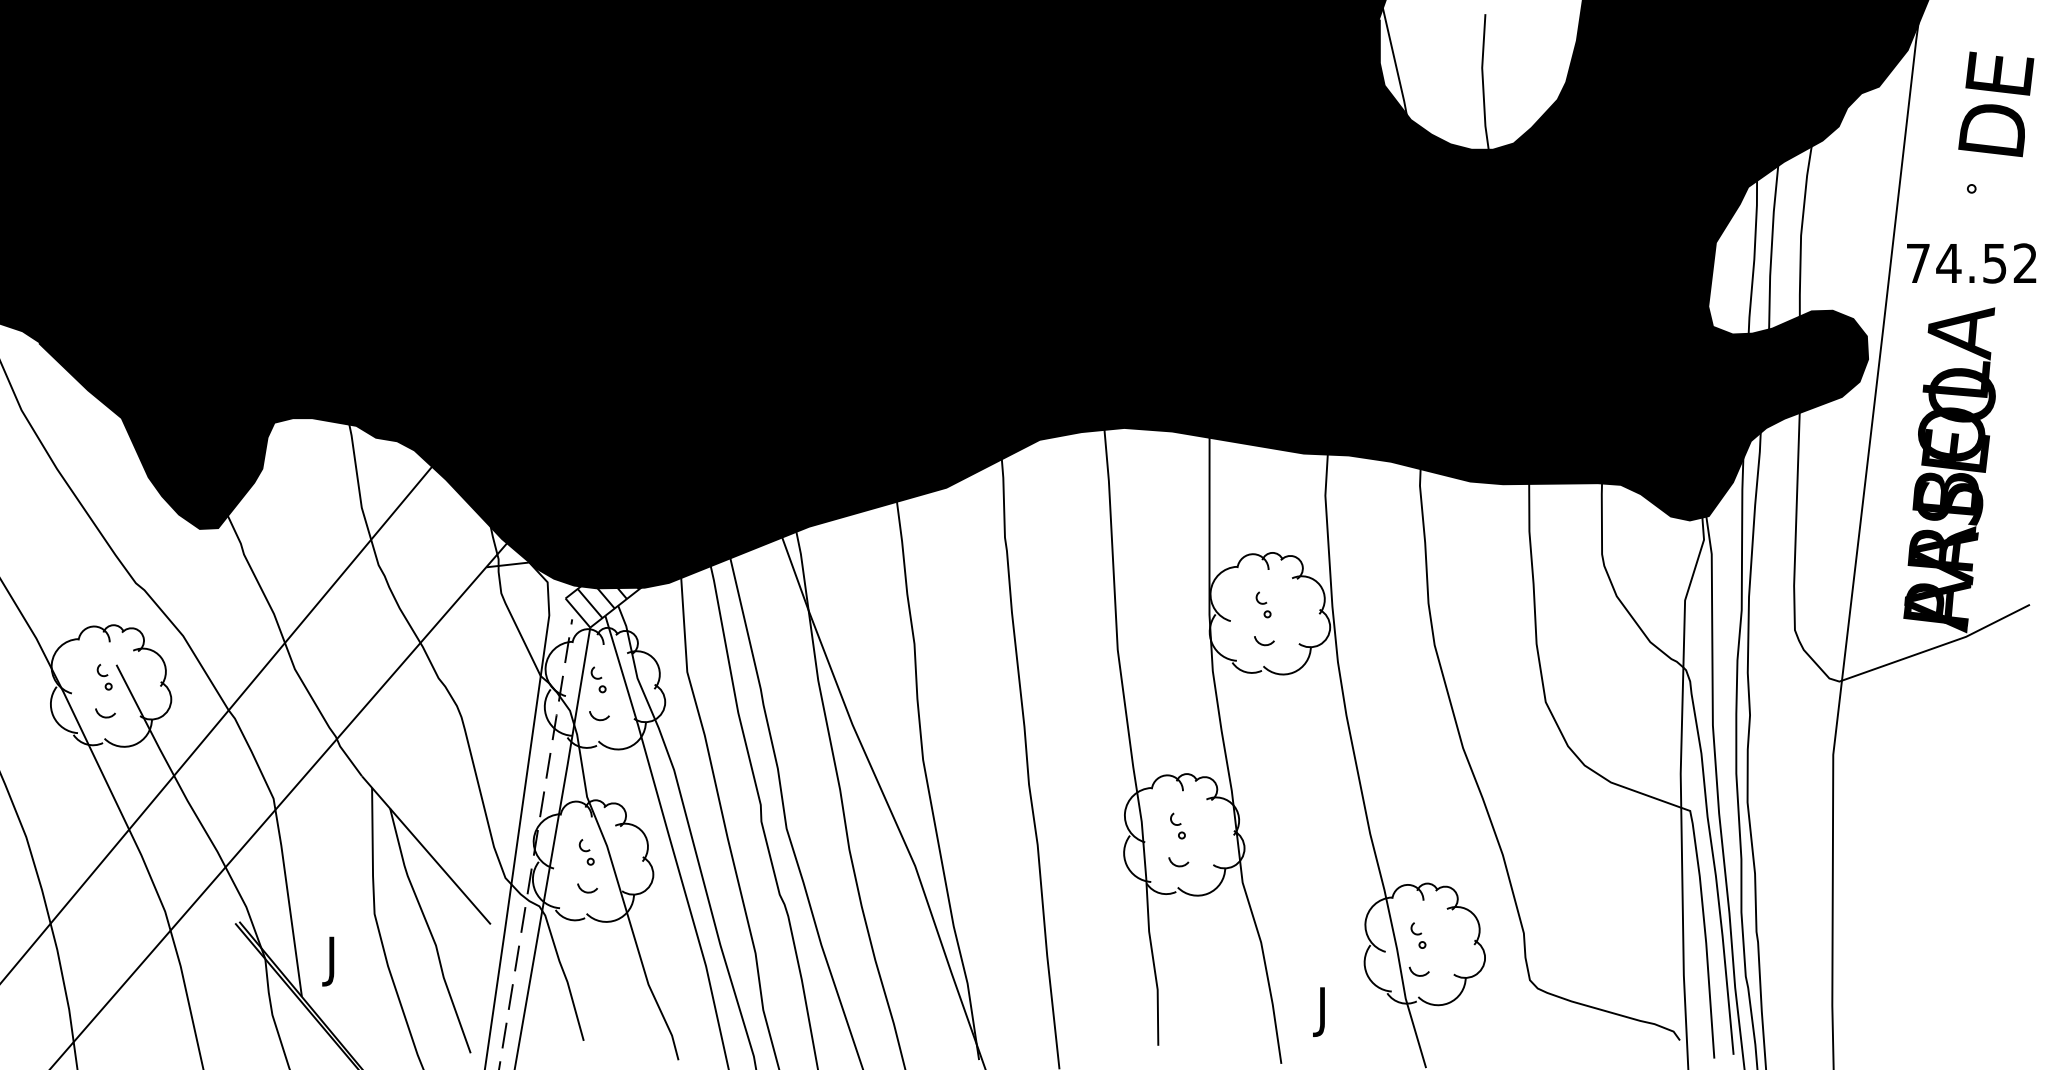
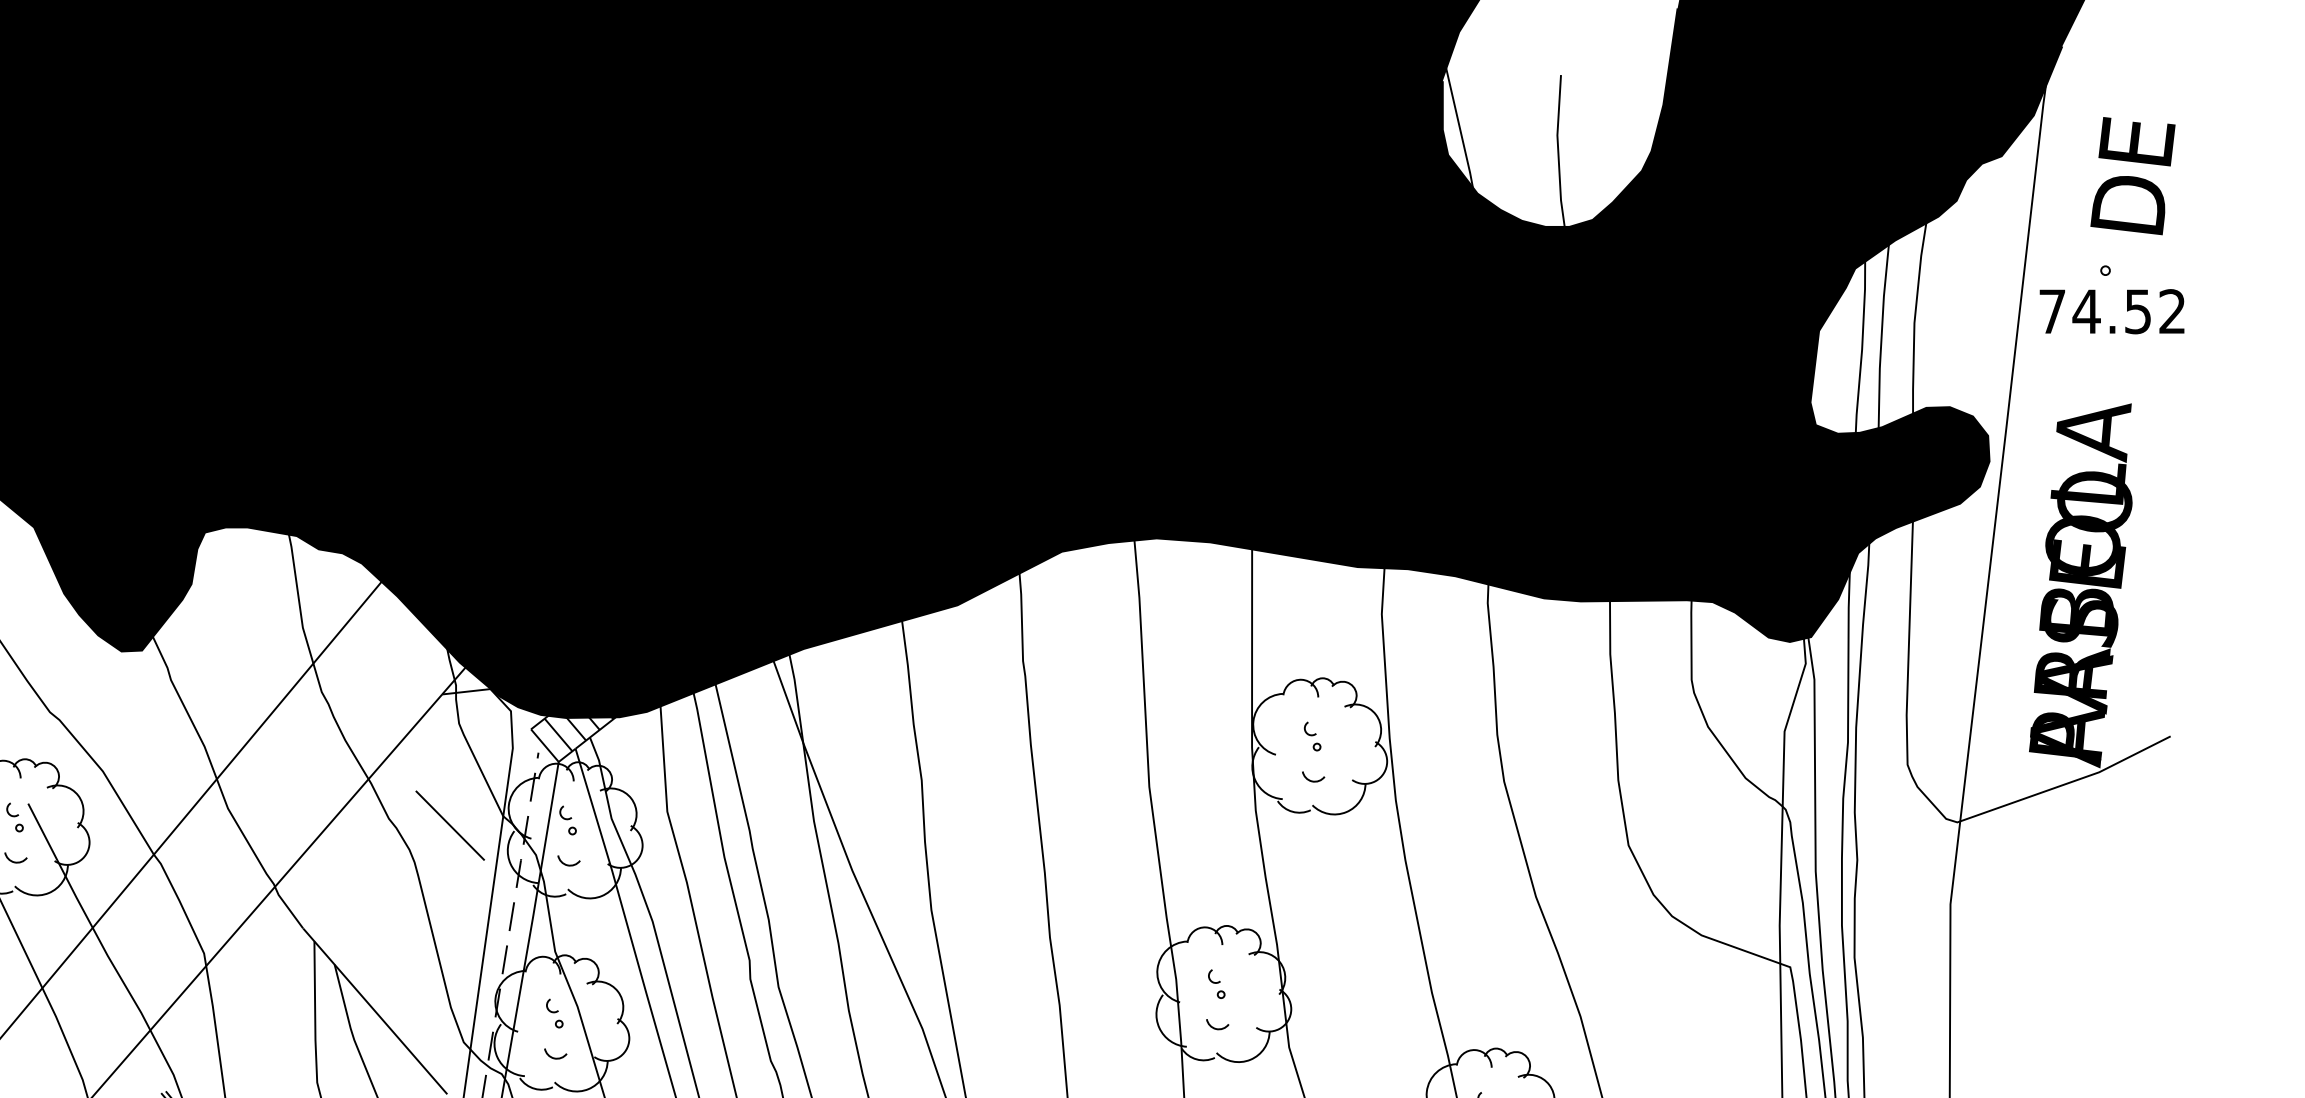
text: (1971, 263) -> (2111, 311), moved
line: (493, 684) -> (450, 825), added

